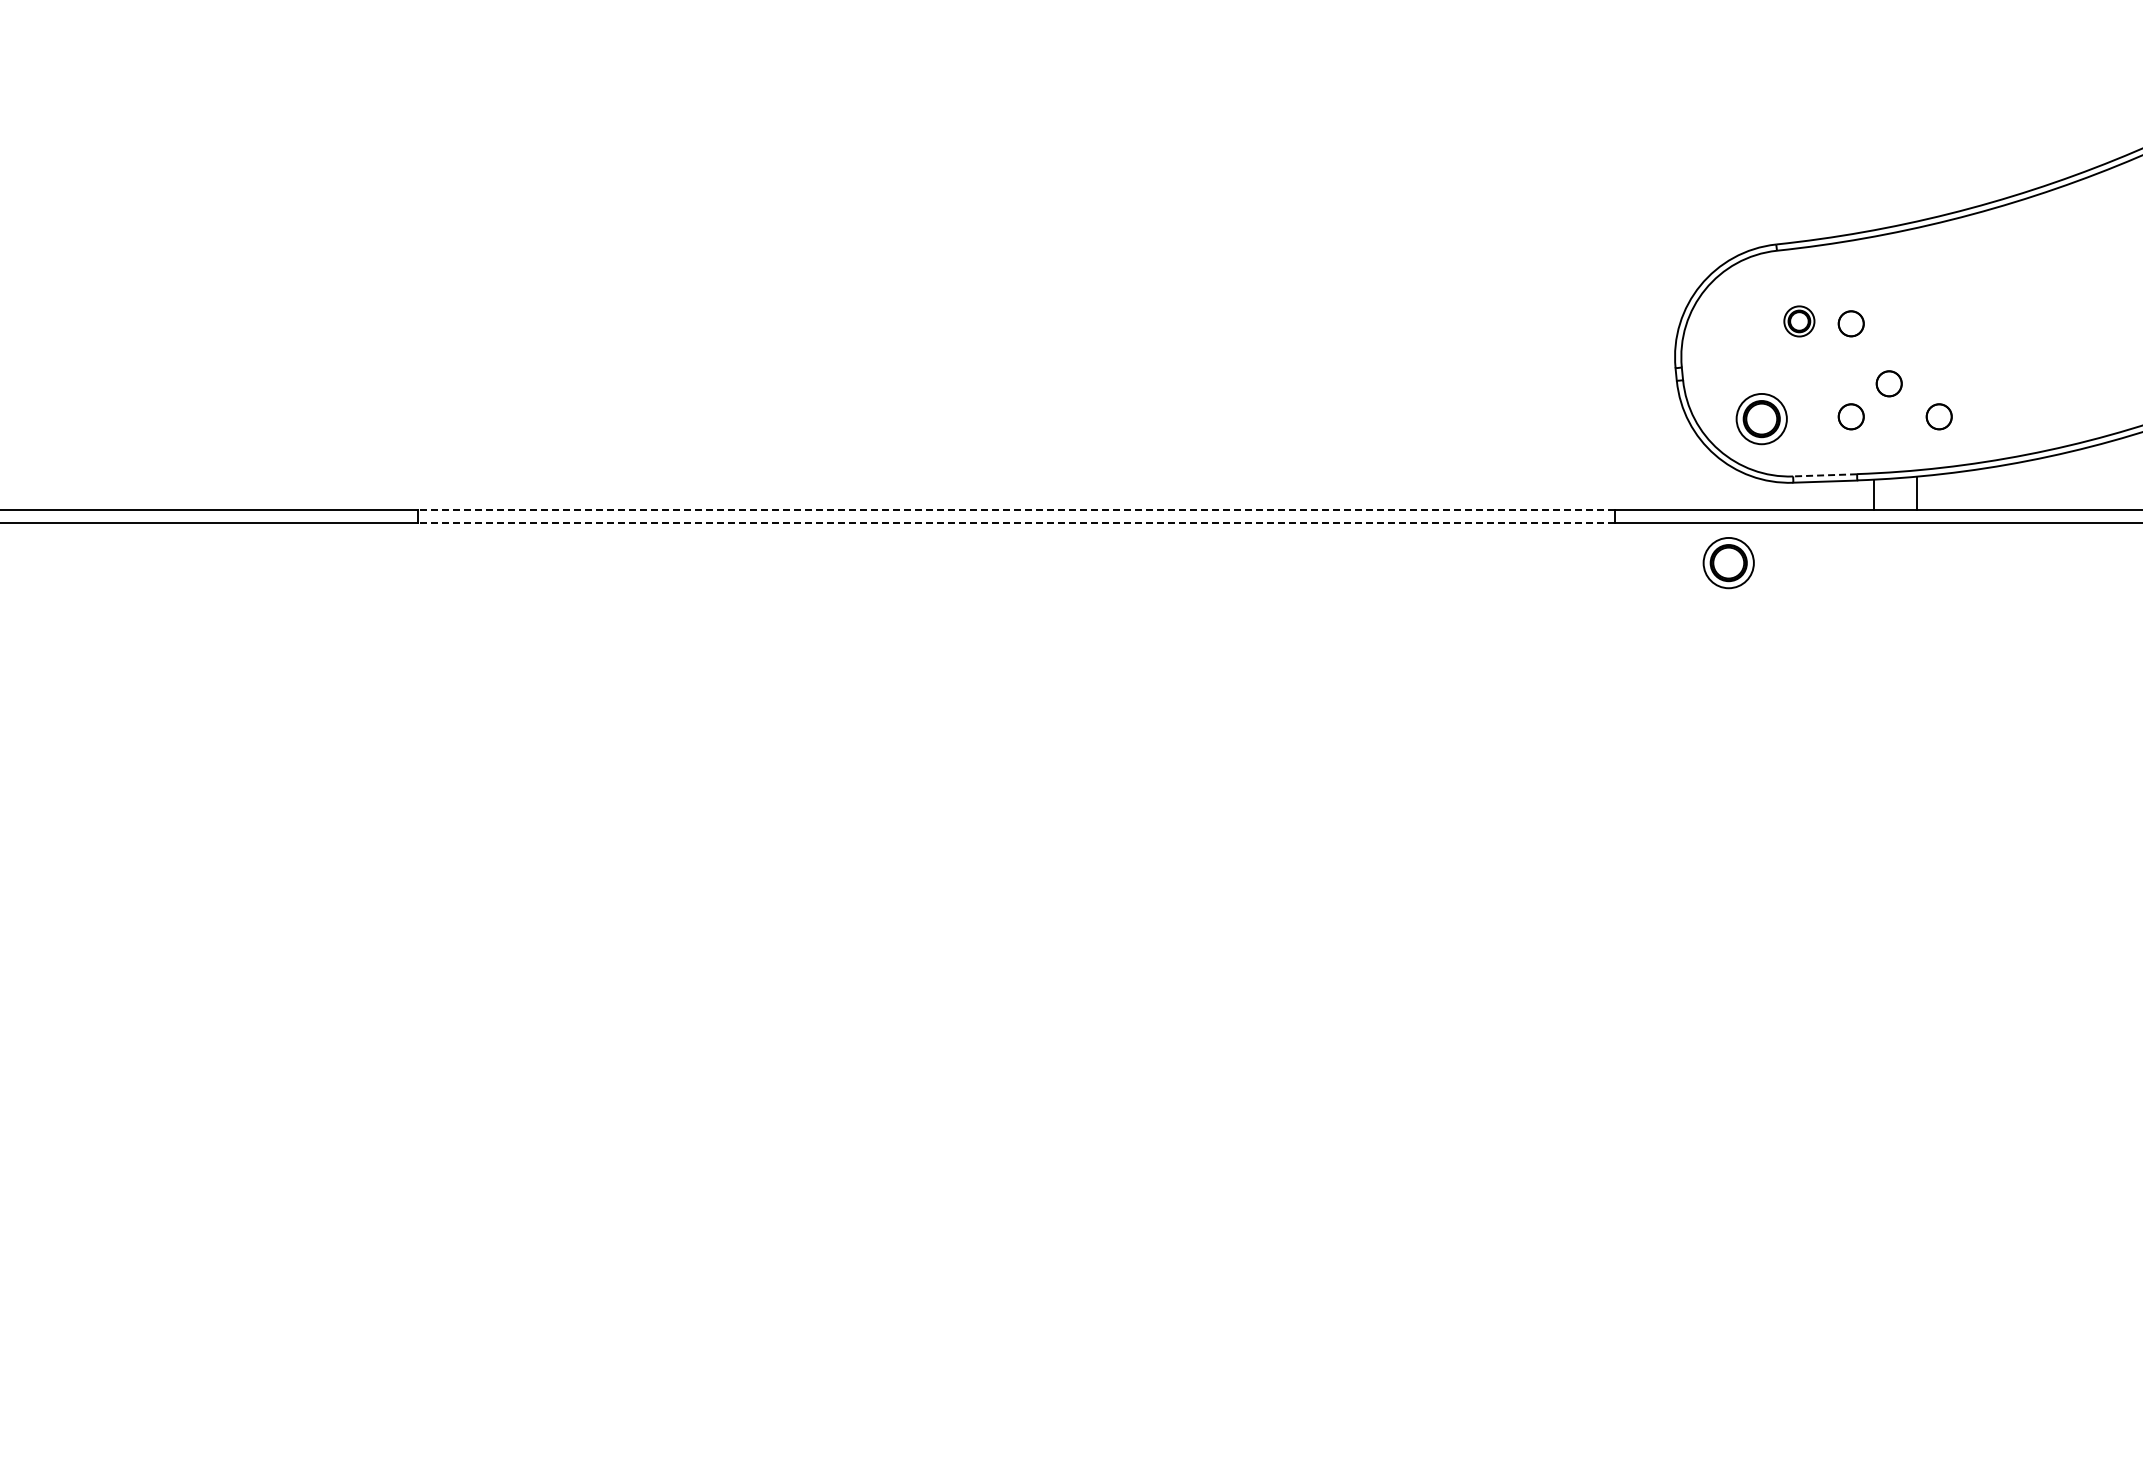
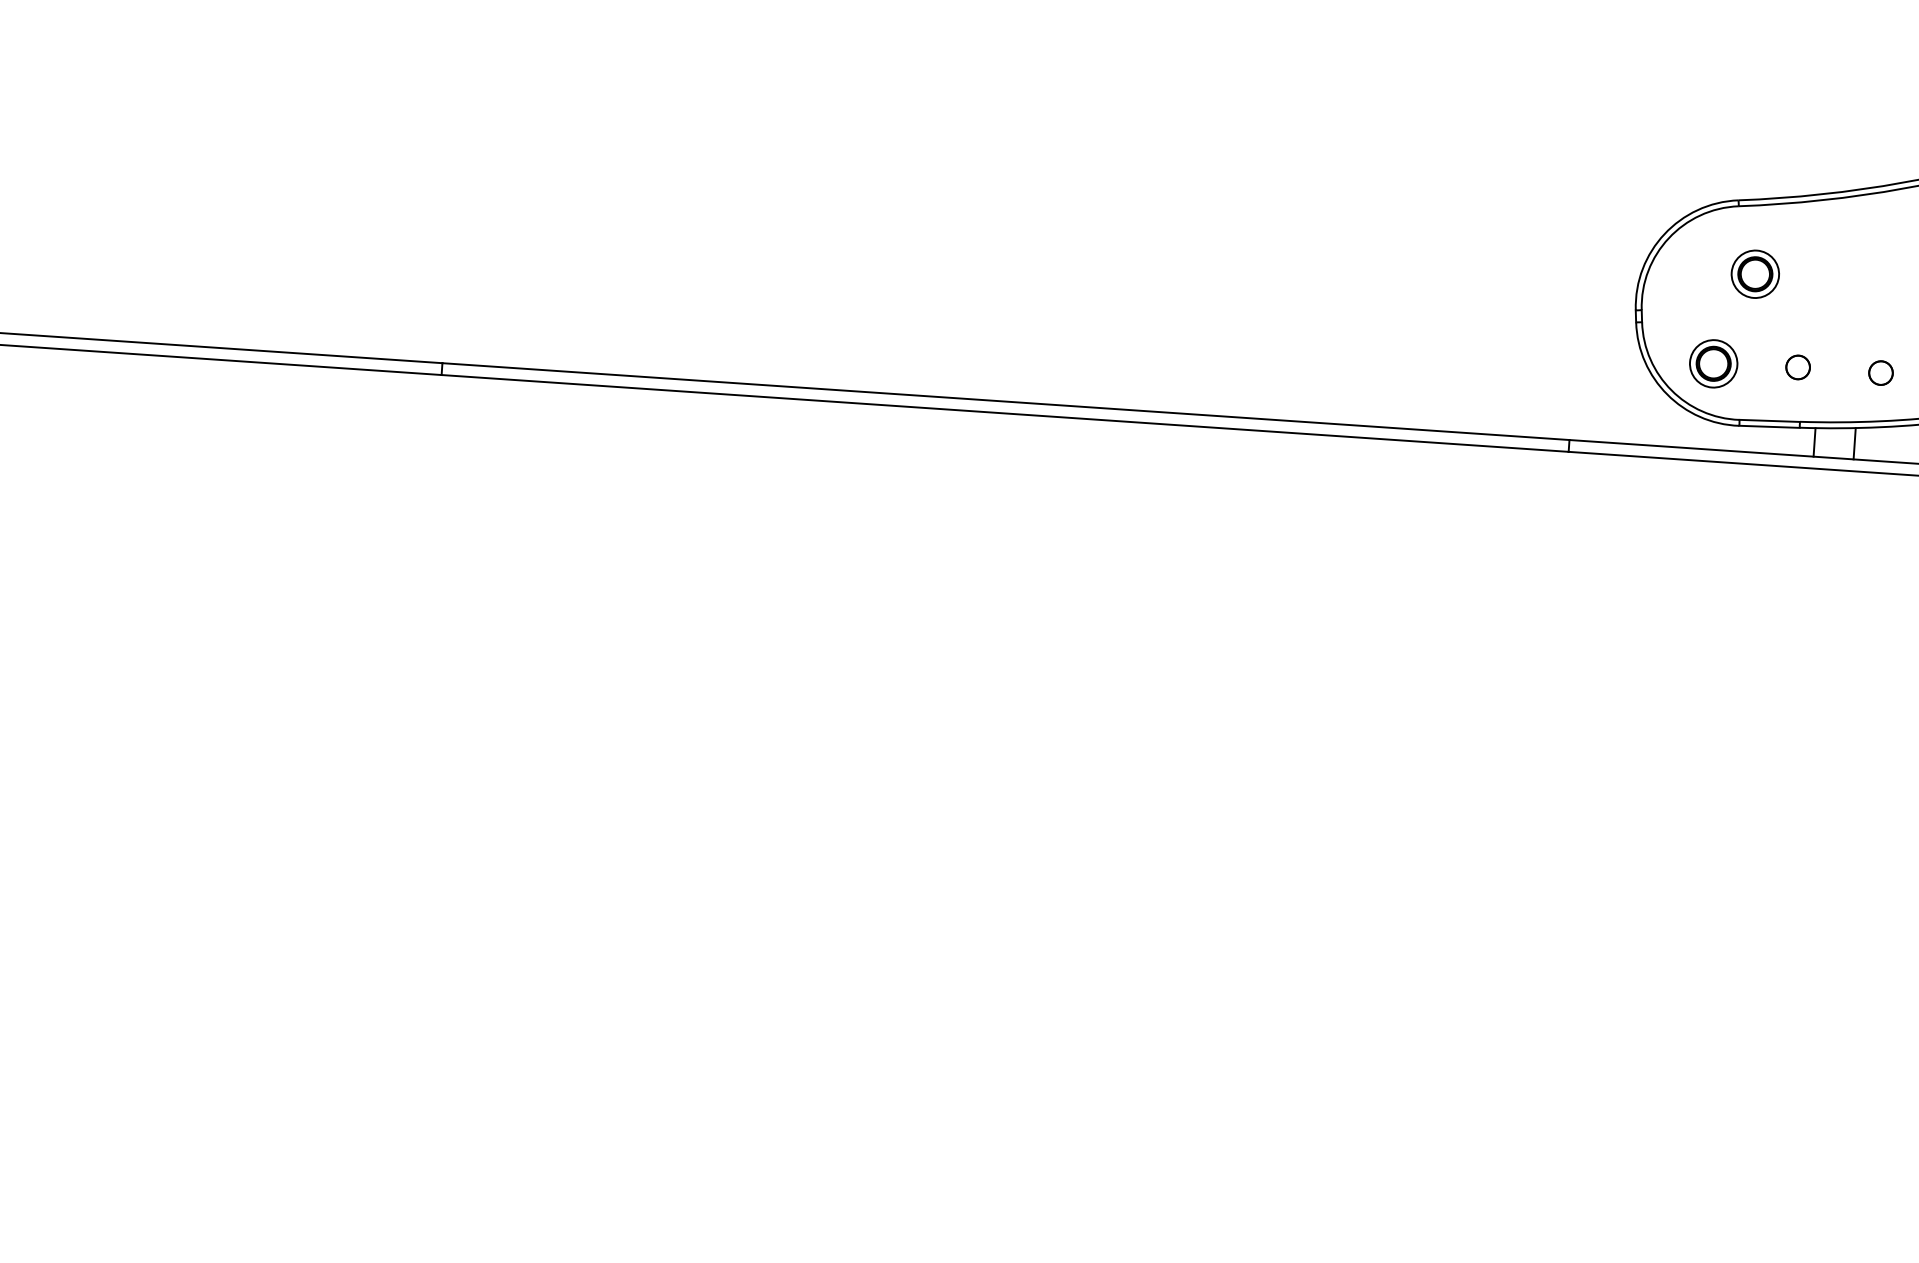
part: (1799, 321) -> (1755, 274), size x1.67
circle: (1850, 323) -> (1803, 279), removed
circle: (1888, 383) -> (1835, 338), removed
line: (1825, 475) -> (1770, 421), dashed -> solid
line: (1016, 509) -> (1005, 401), dashed -> solid
line: (1016, 522) -> (1005, 413), dashed -> solid
part: (1728, 563) -> (1673, 497), removed

